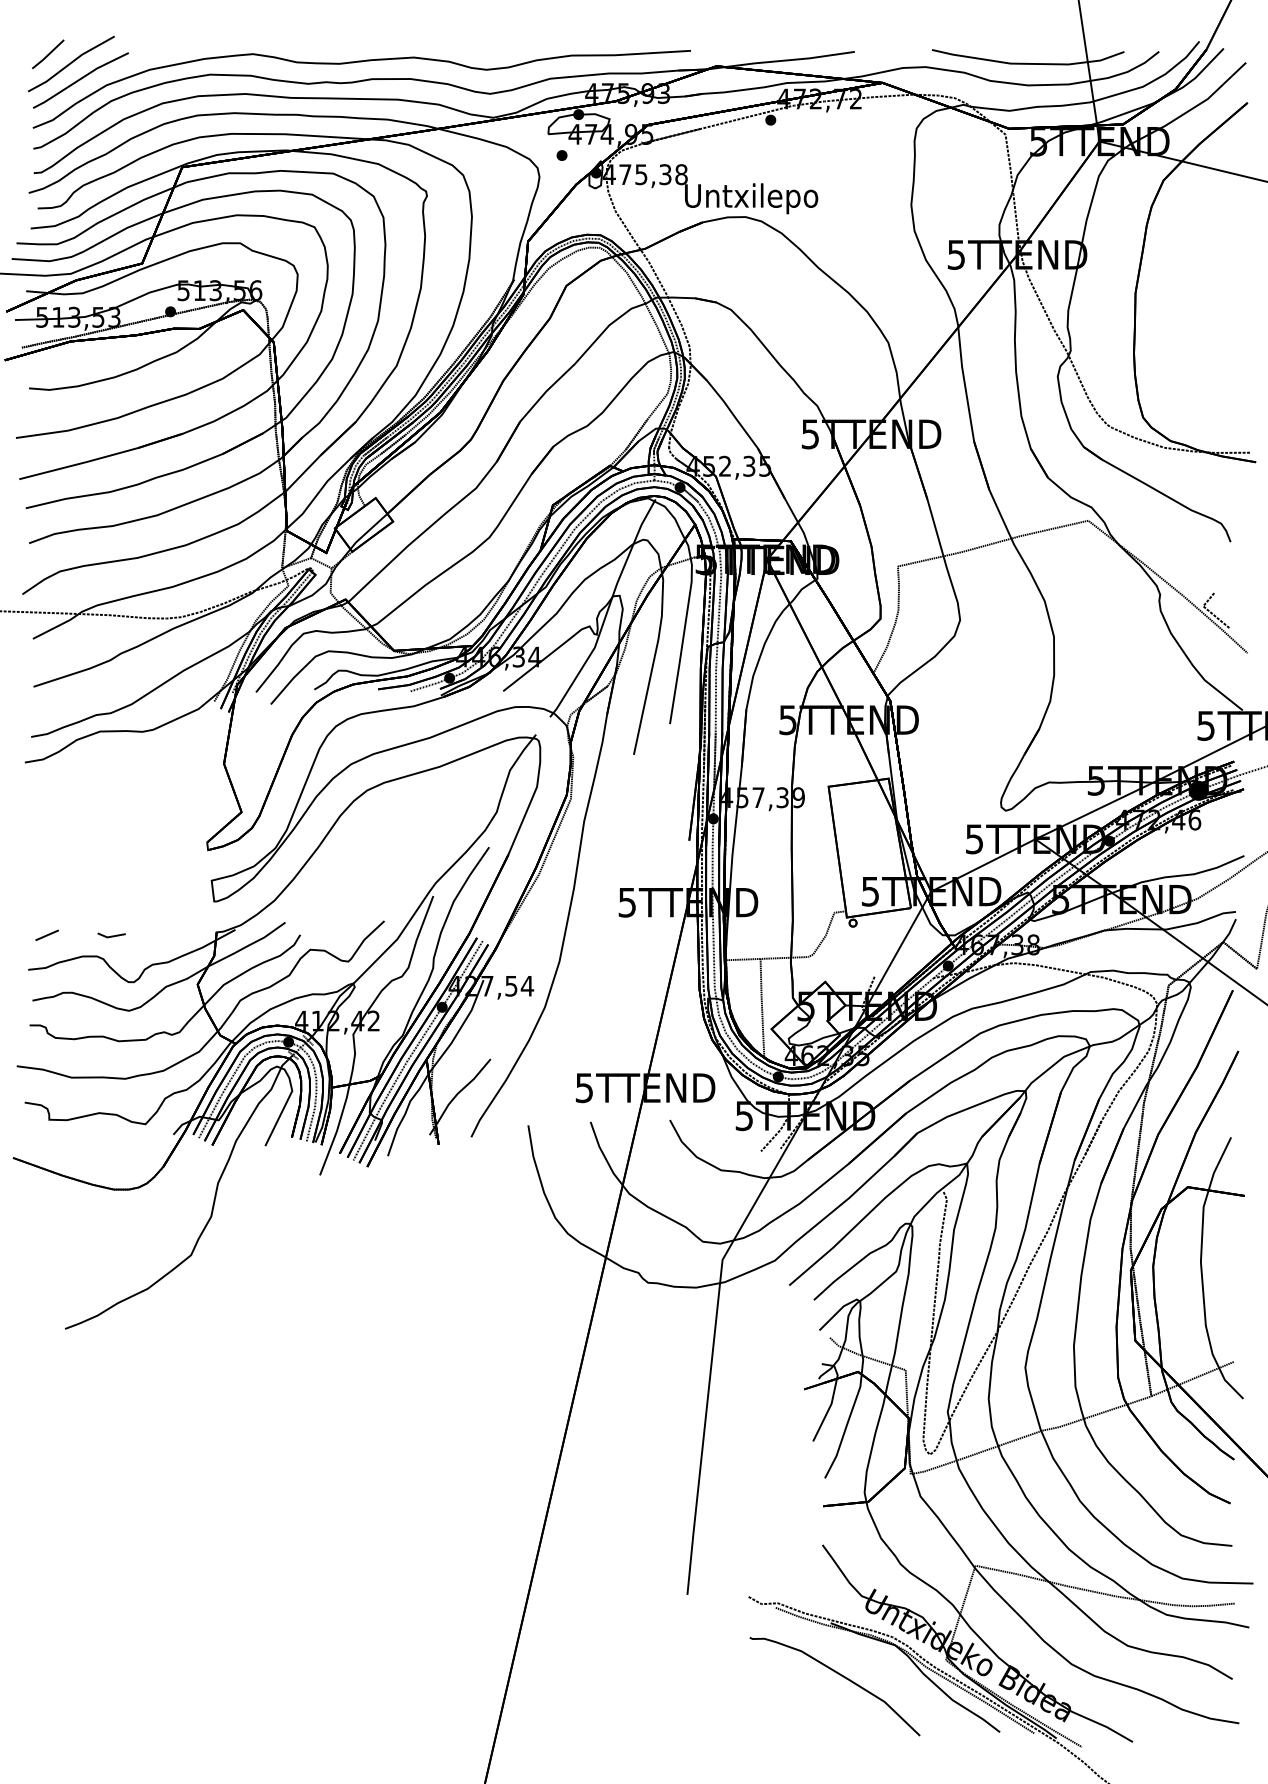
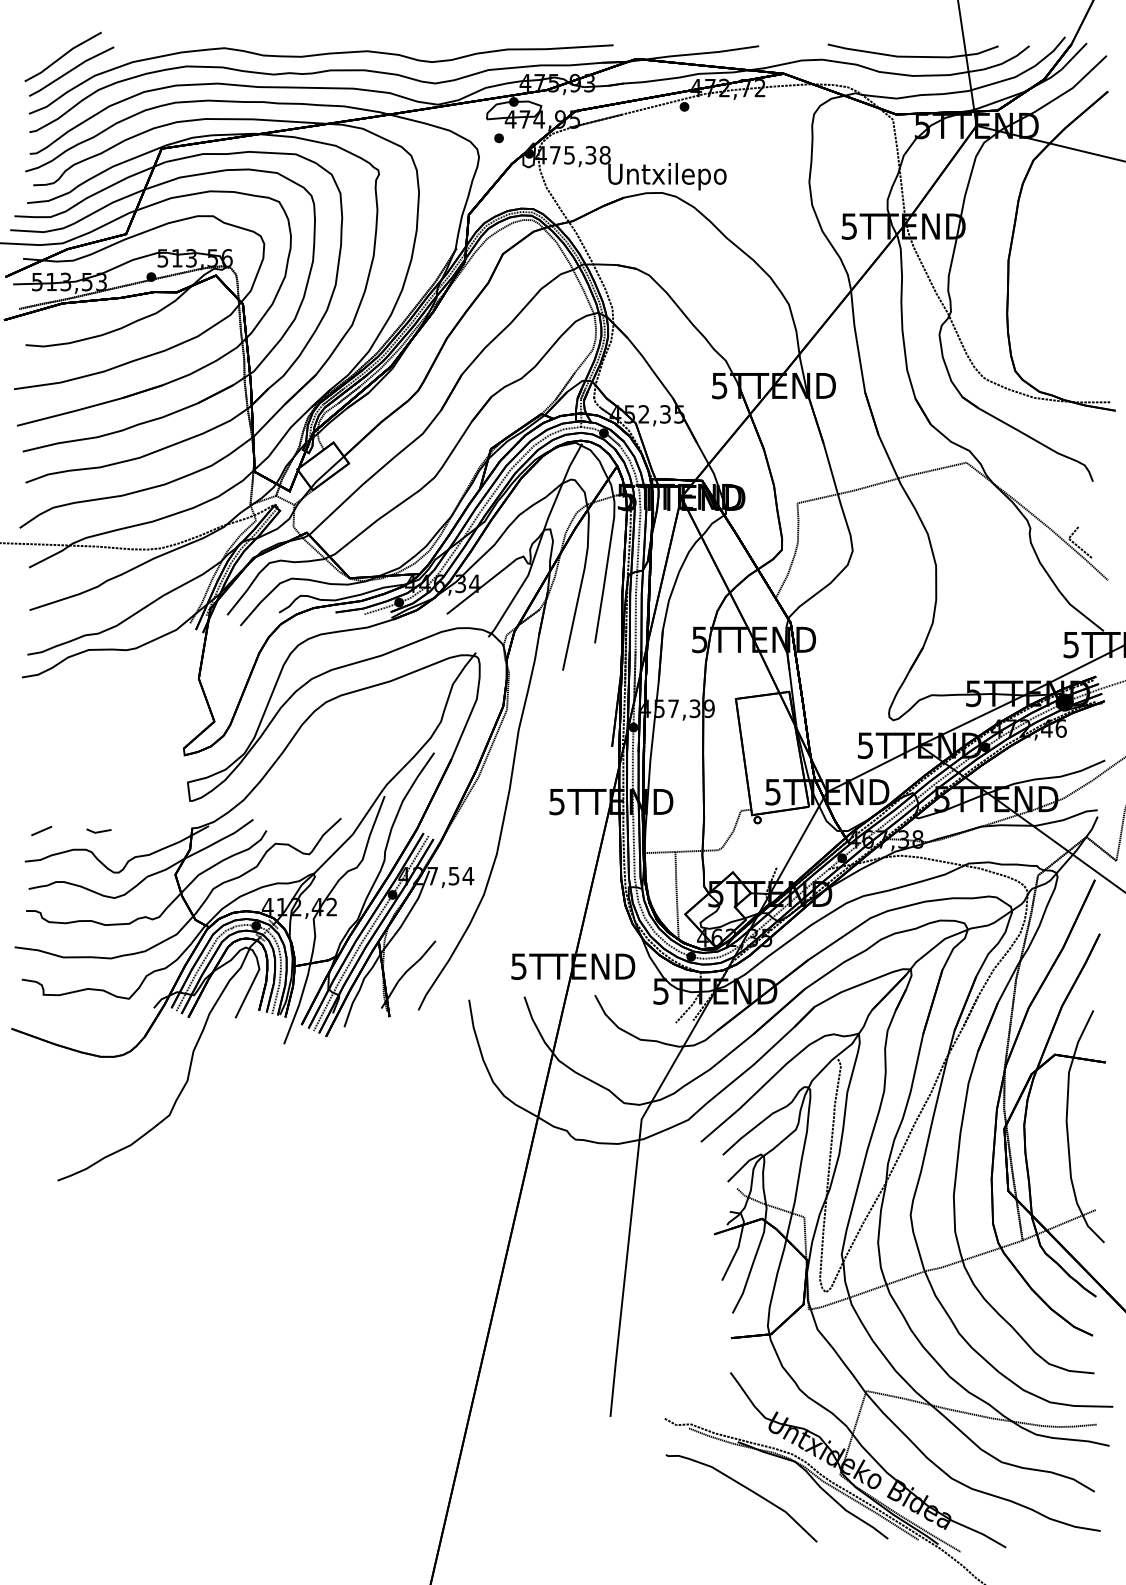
line: (48, 54) -> (42, 48), removed

